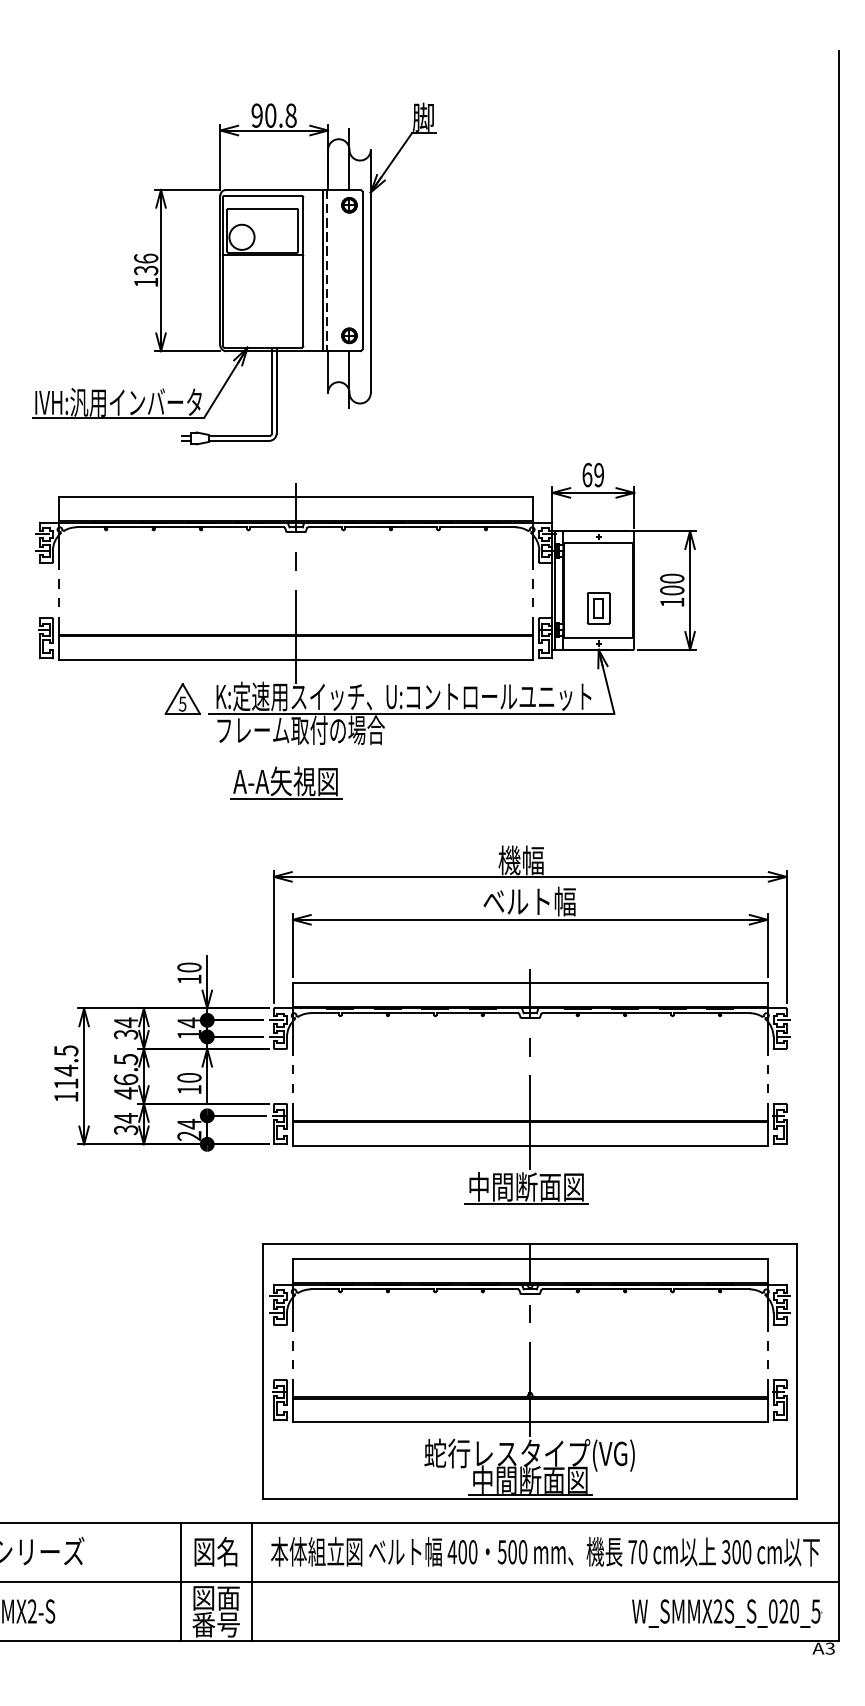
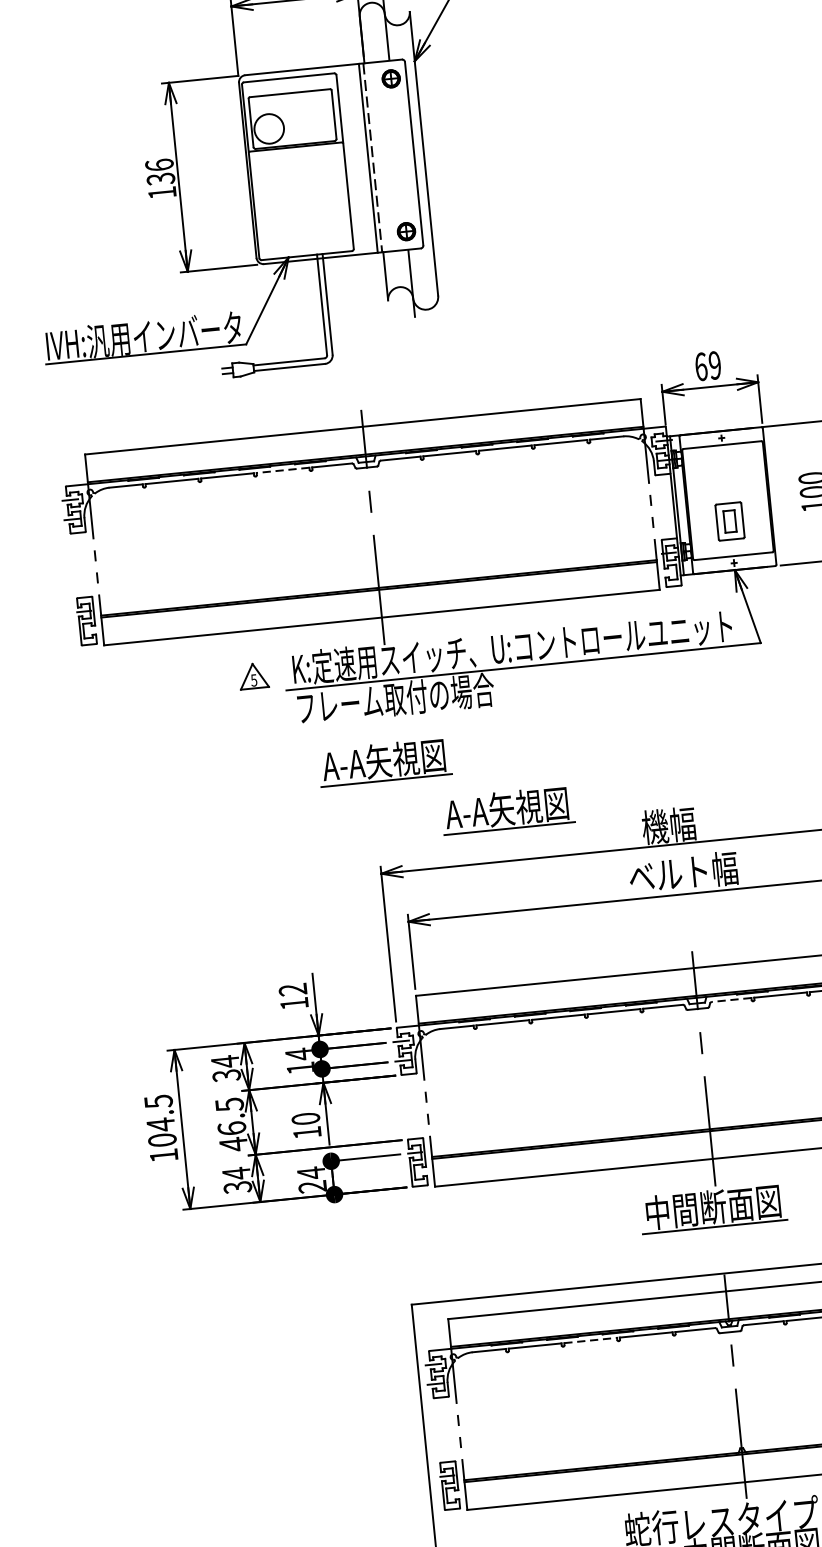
line: (224, 527) -> (282, 470), solid -> dashed
part: (182, 698) -> (253, 675), size x0.7
part: (386, 833) -> (508, 809), added
text: (189, 967) -> (293, 989), 10 -> 12
line: (559, 1013) -> (731, 1000), solid -> dashed
text: (66, 1083) -> (162, 1139), 114.5 -> 104.5
line: (411, 1289) -> (590, 1340), solid -> dashed

